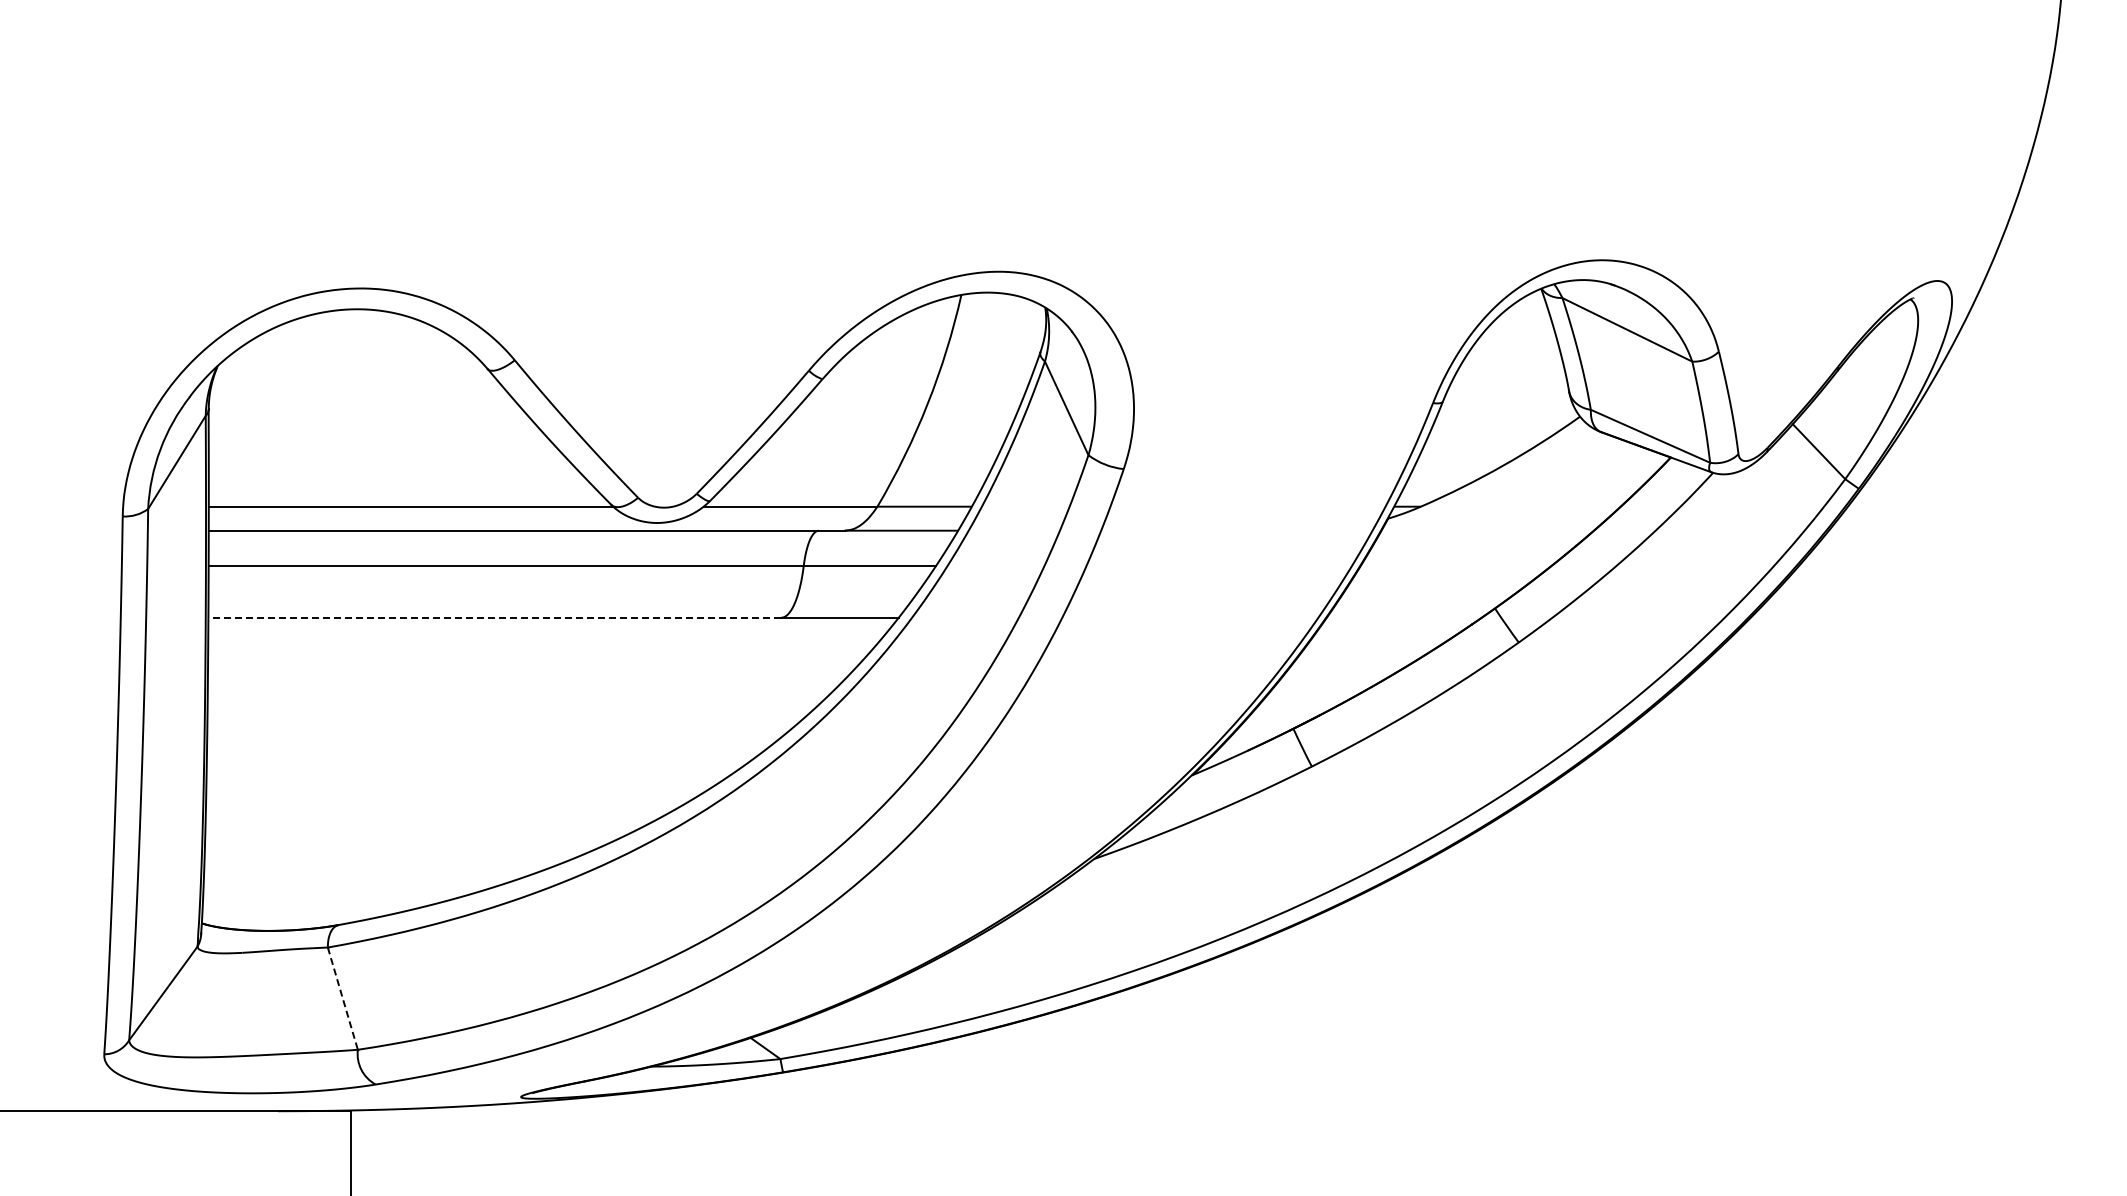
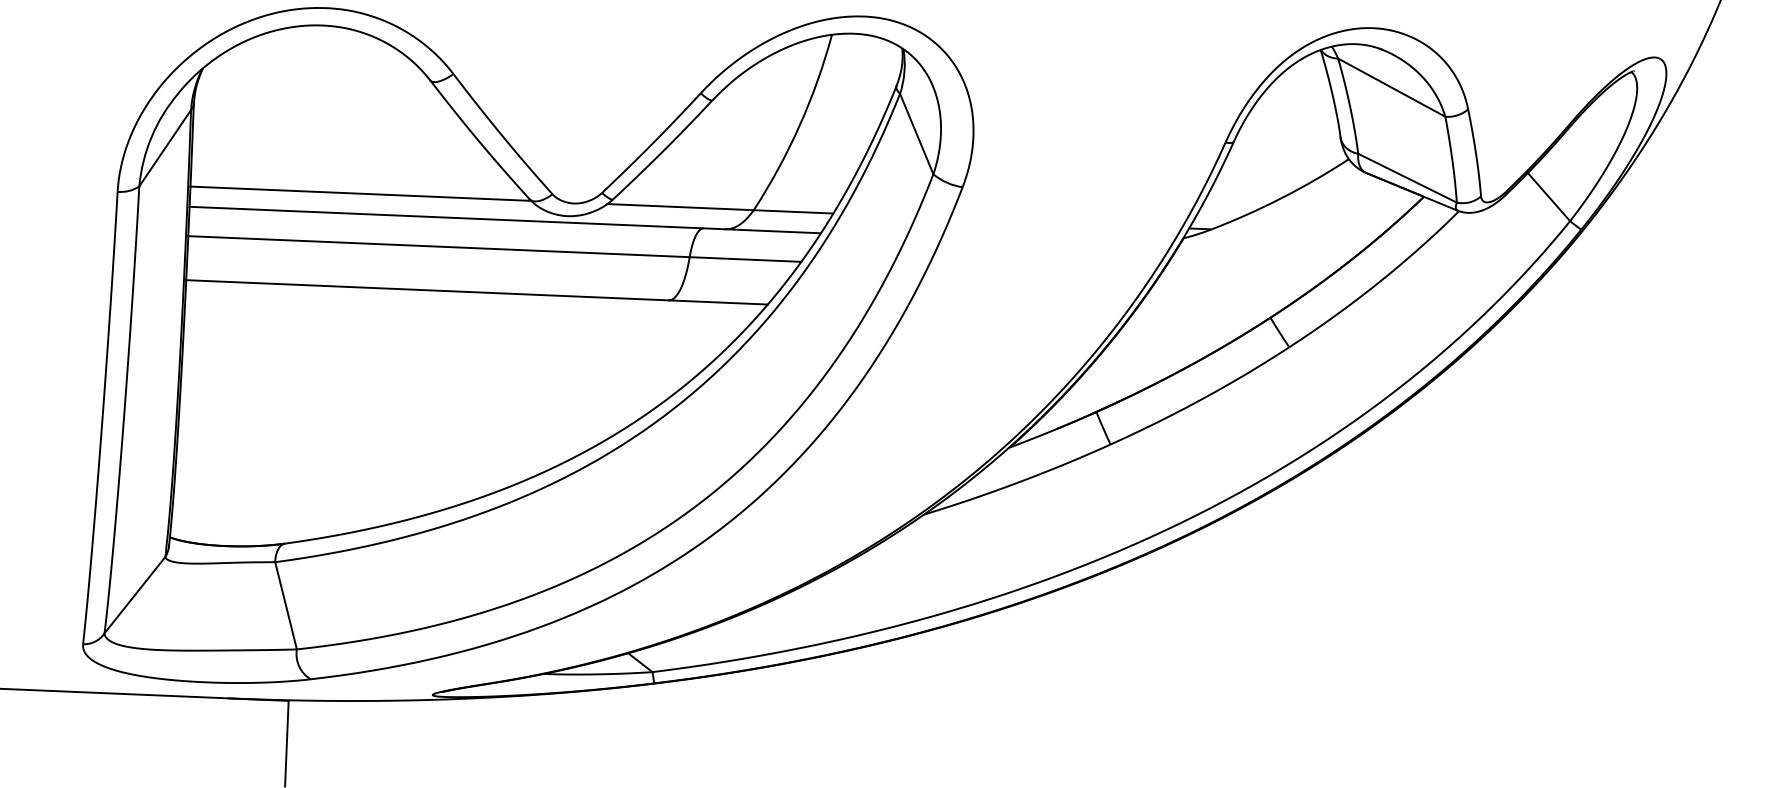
line: (494, 617) -> (427, 290), dashed -> solid
line: (343, 999) -> (286, 606), dashed -> solid

